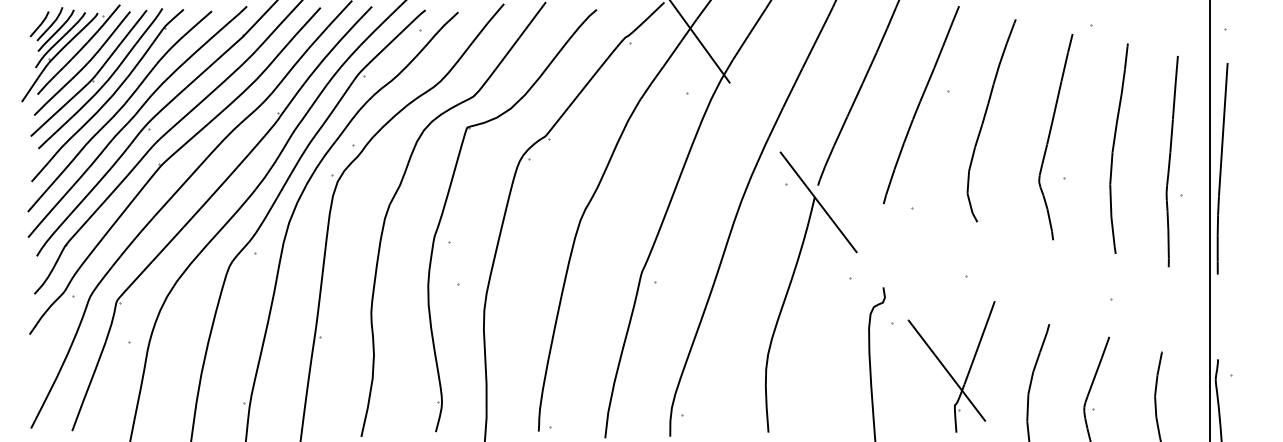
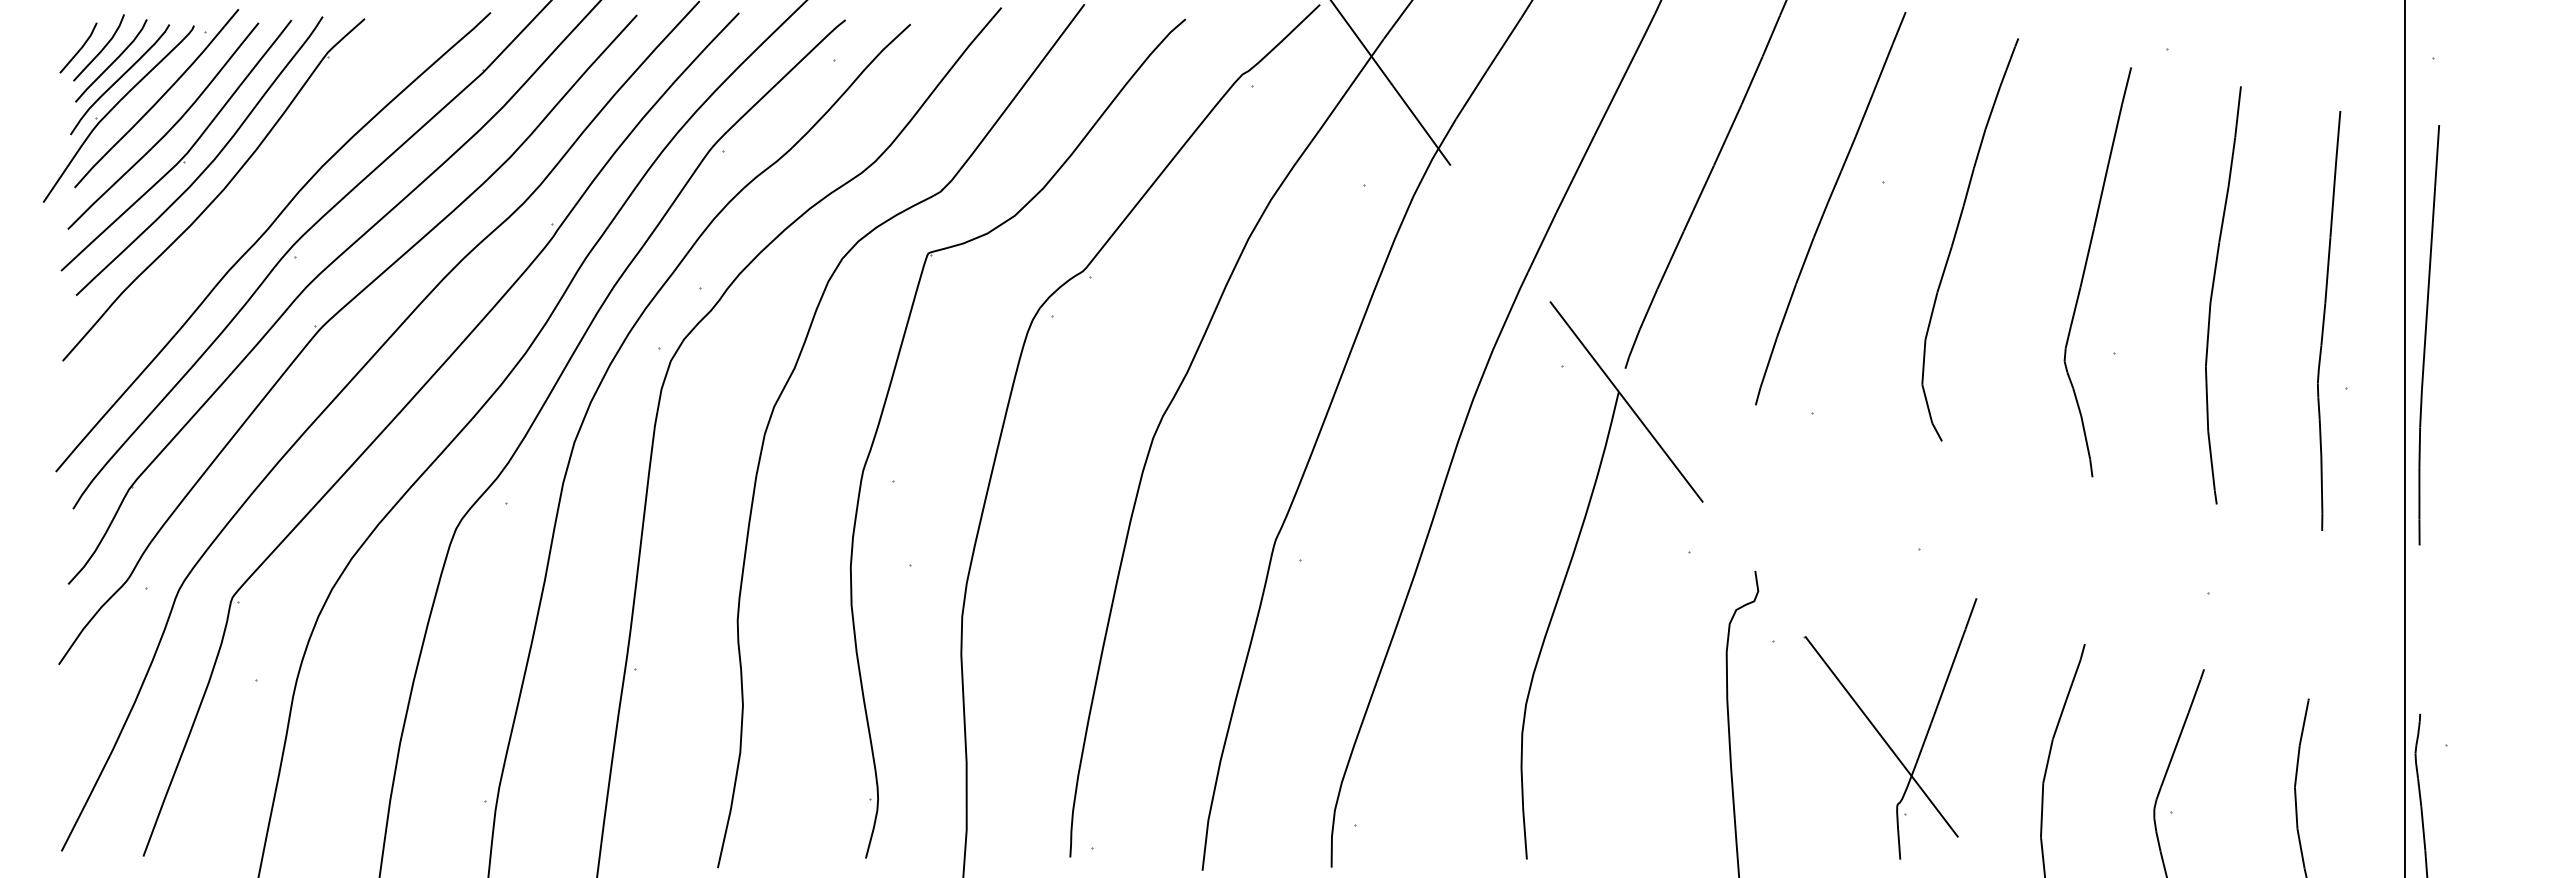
curve: (119, 111) -> (237, 221), removed

